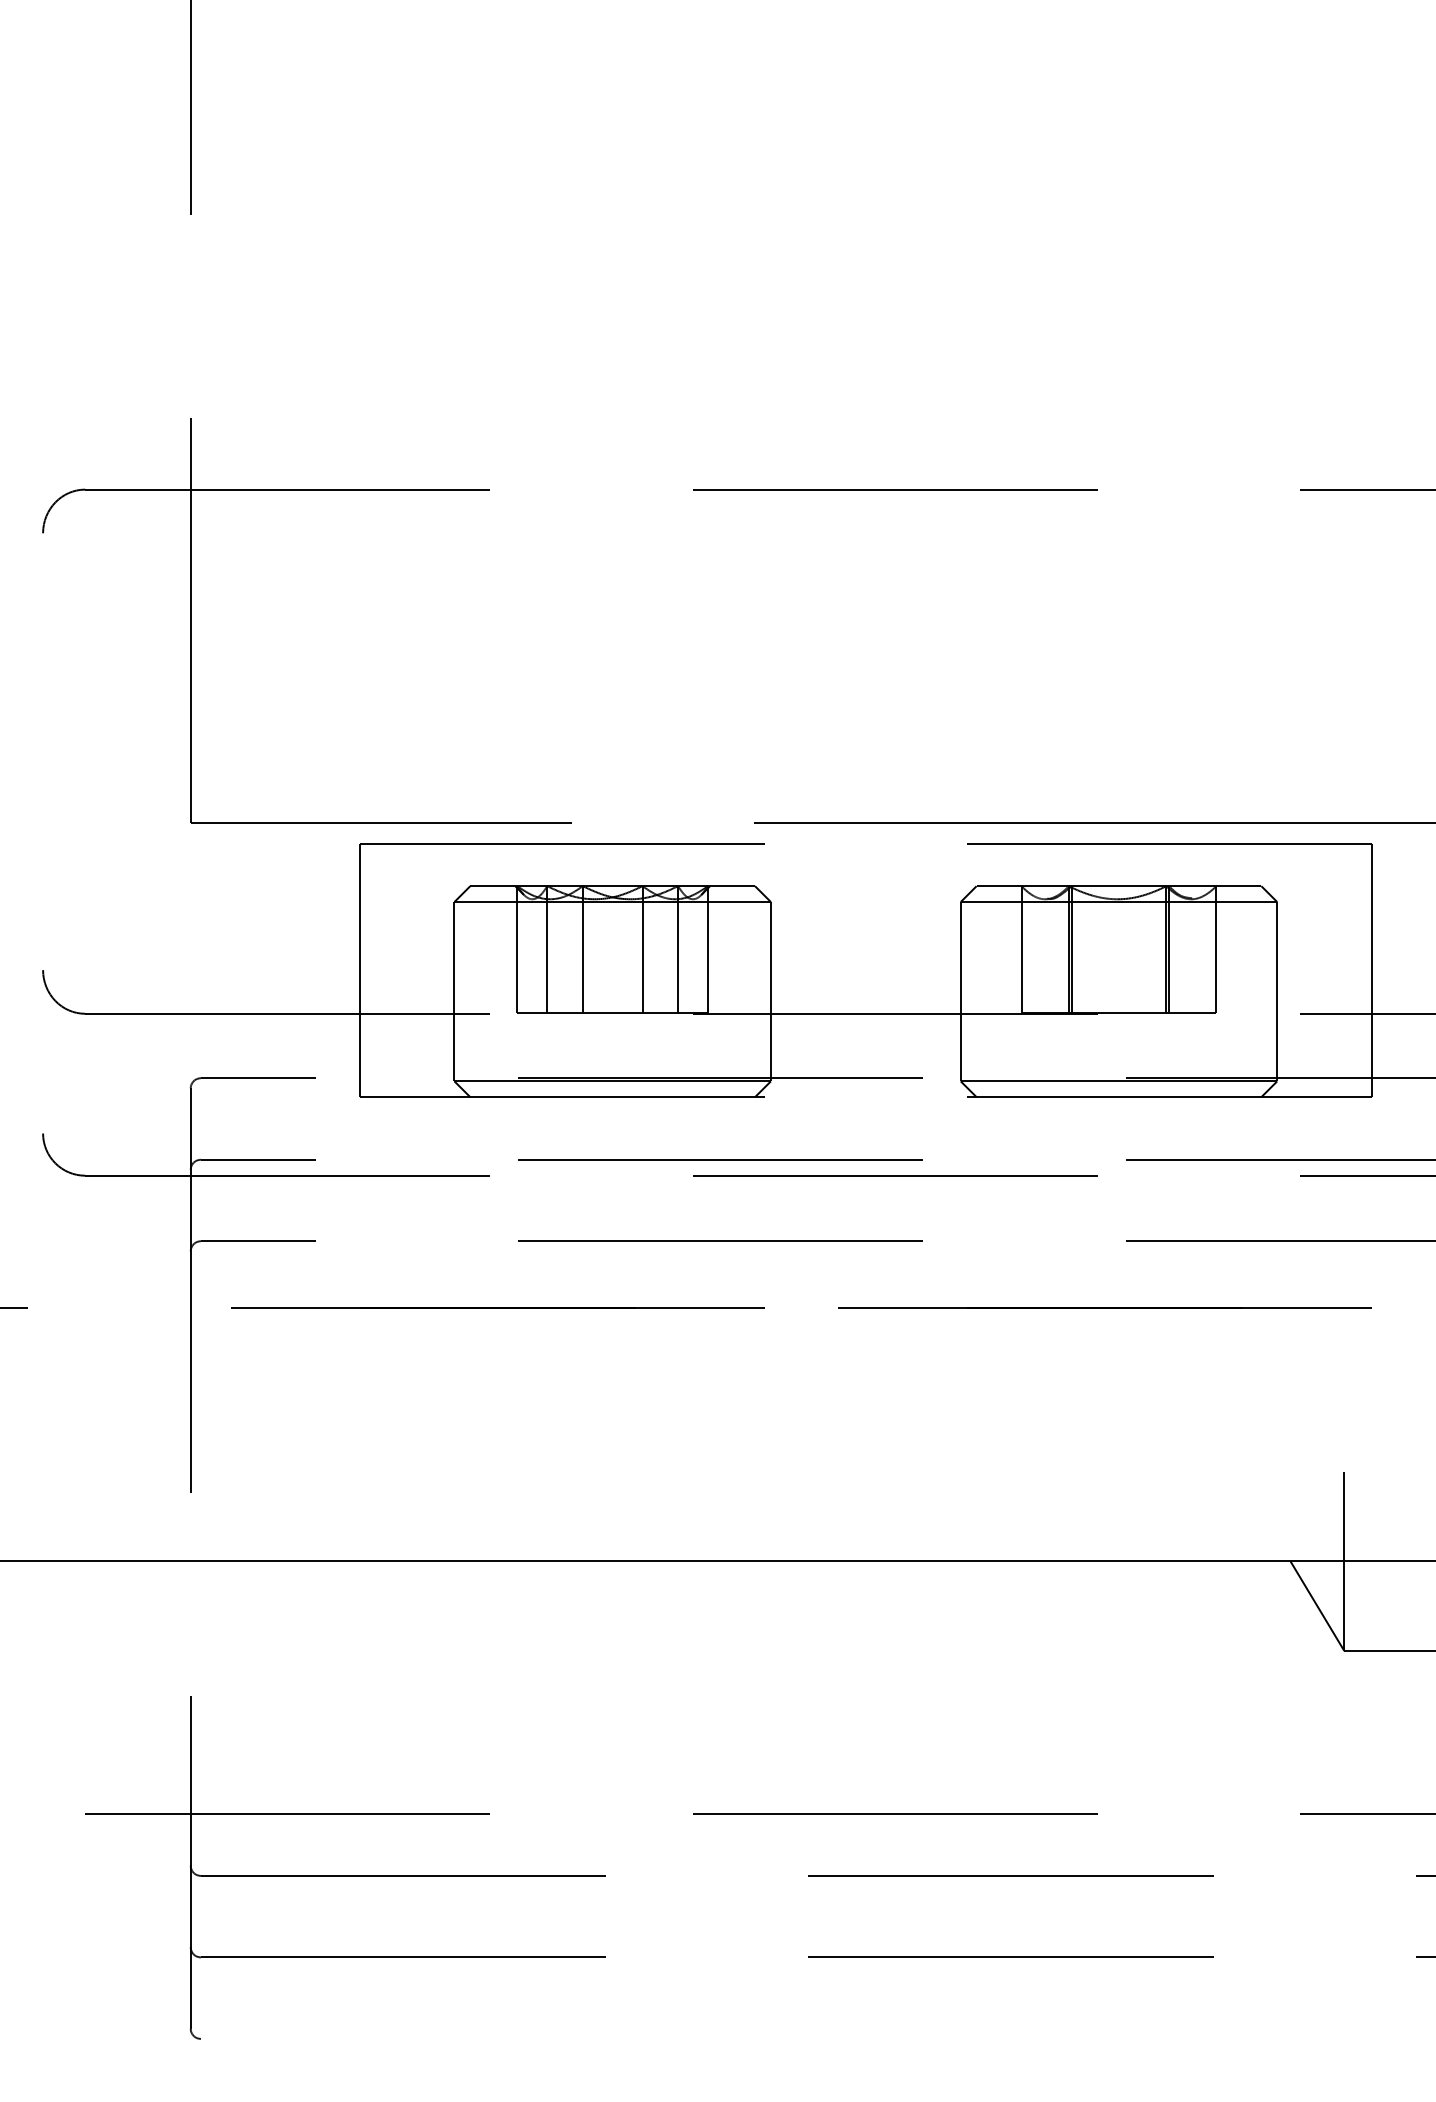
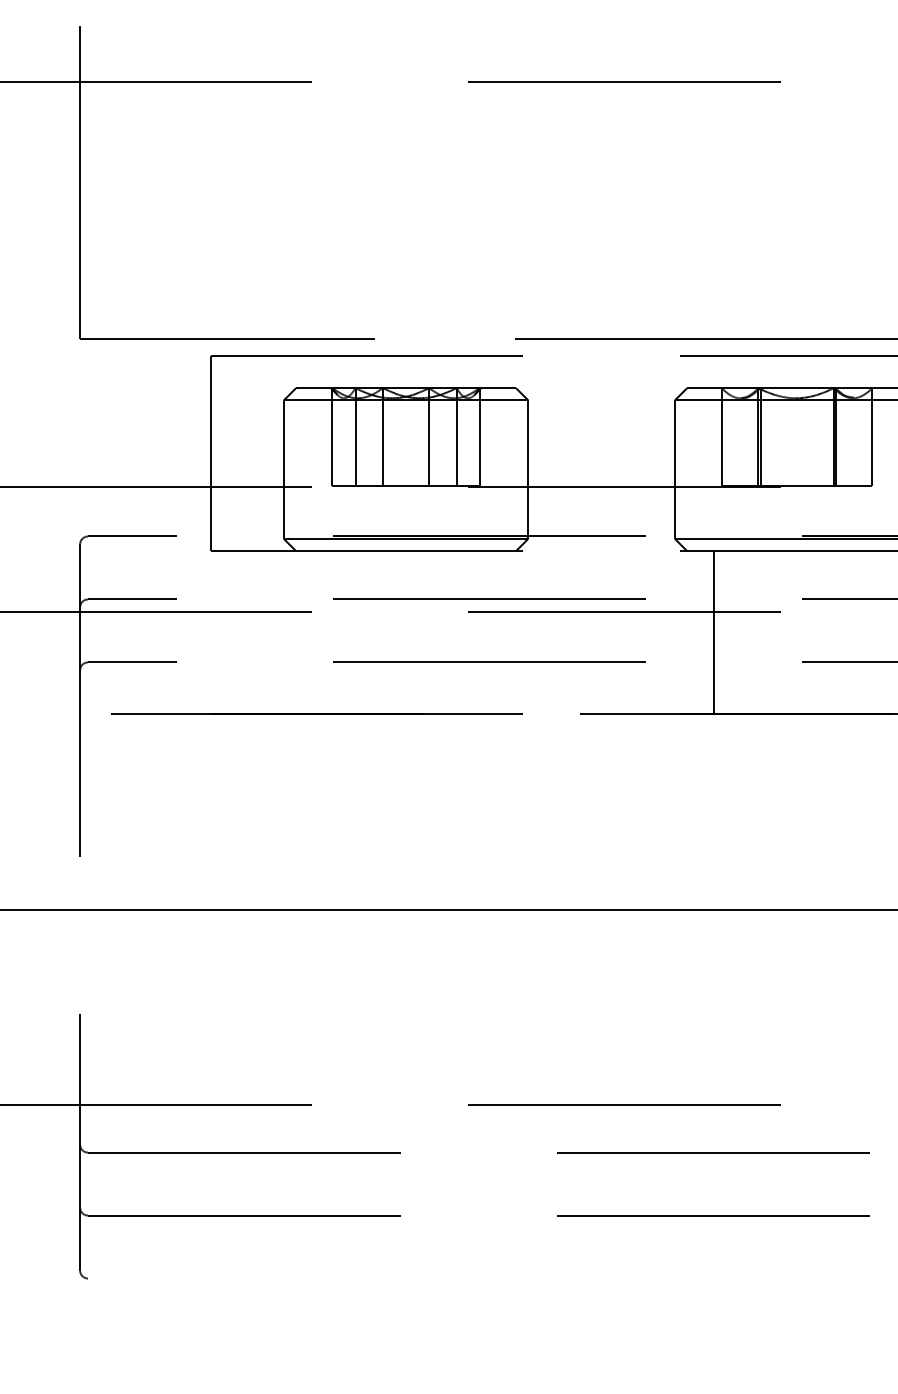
line: (1010, 1202) -> (713, 632), added

